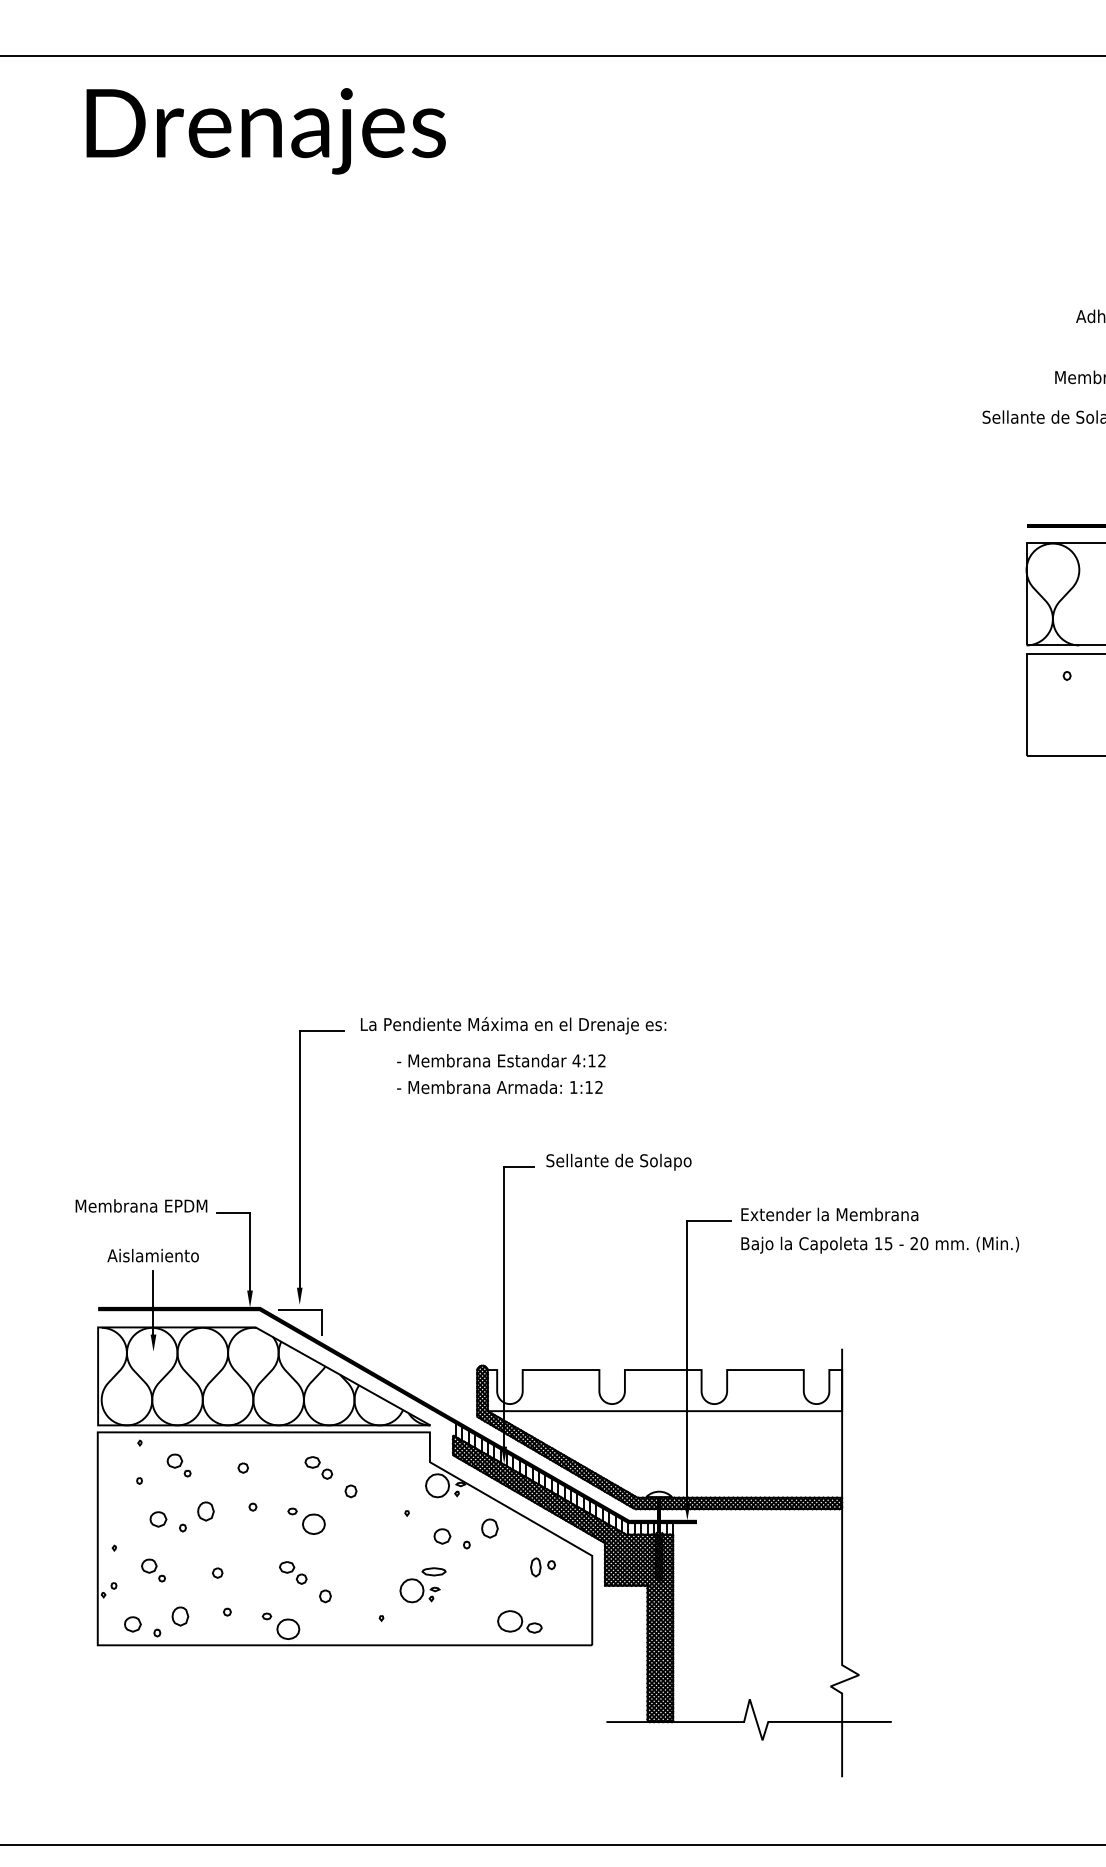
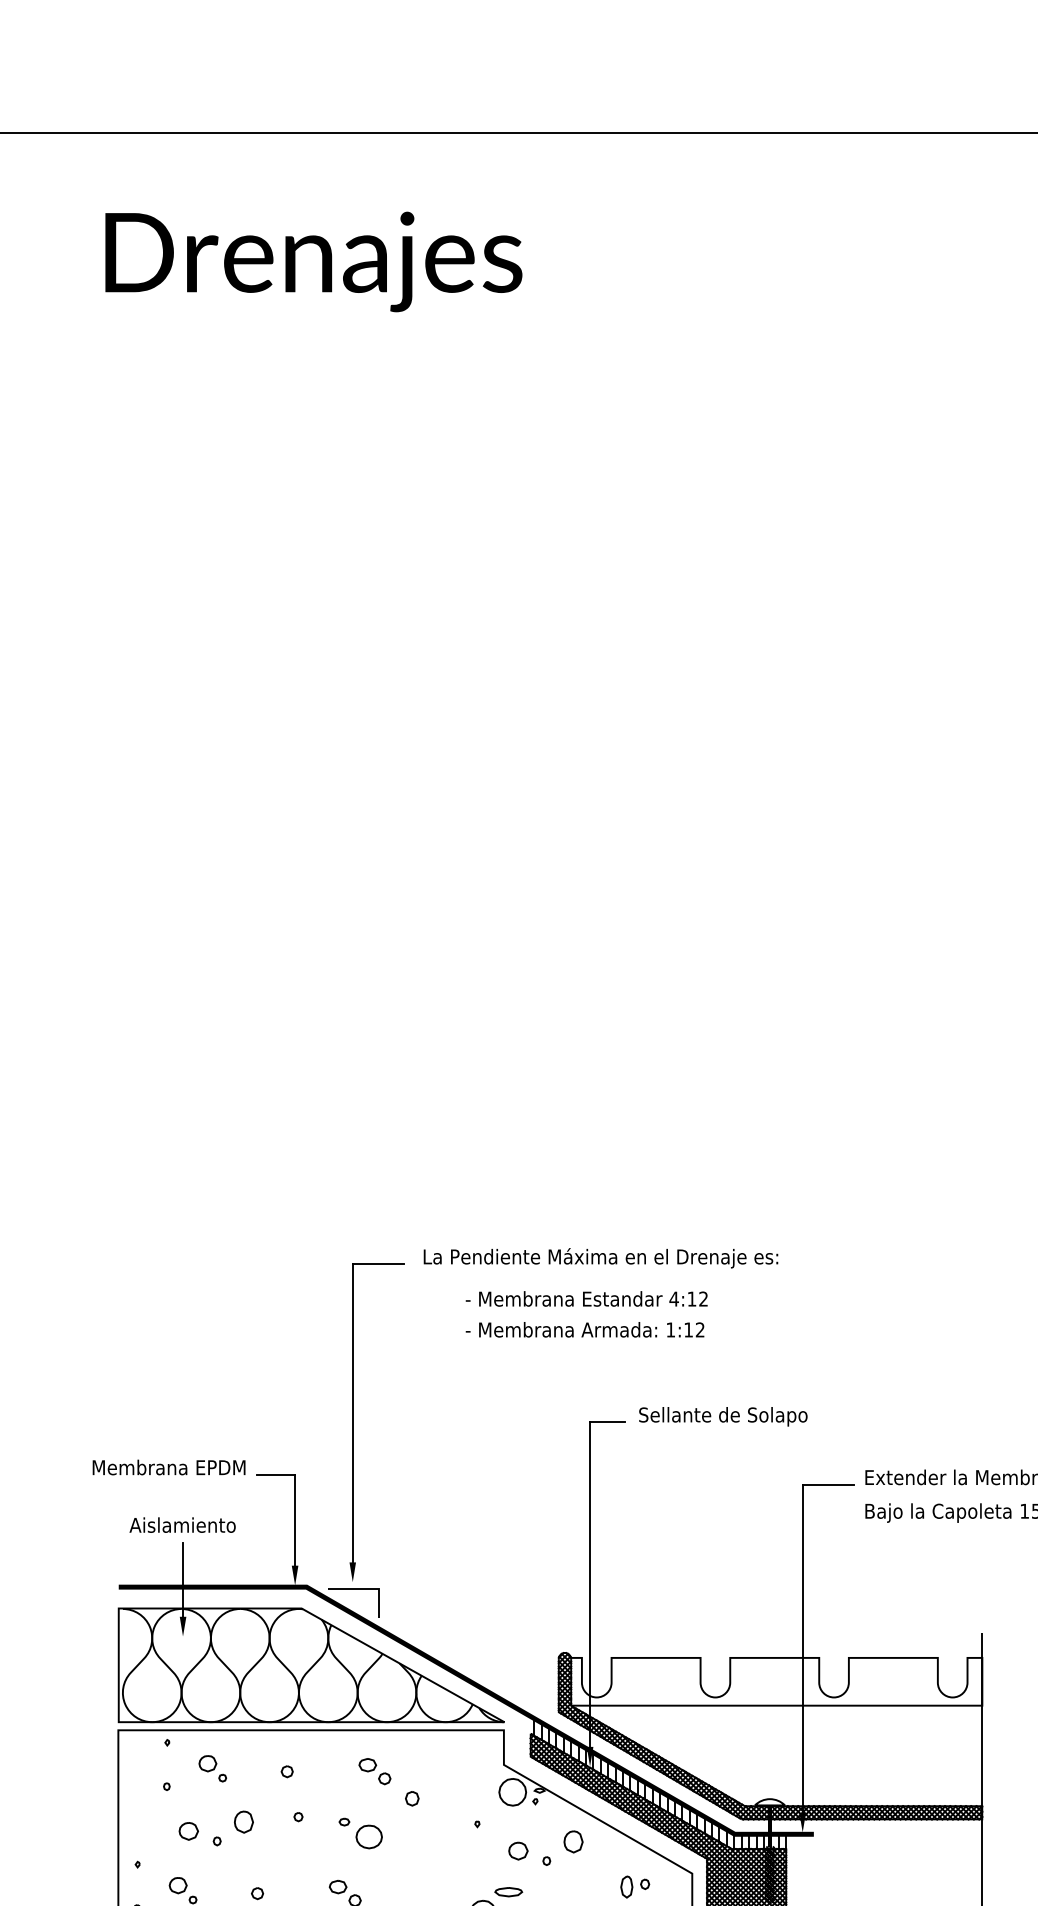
text: (265, 131) -> (313, 262), moved

